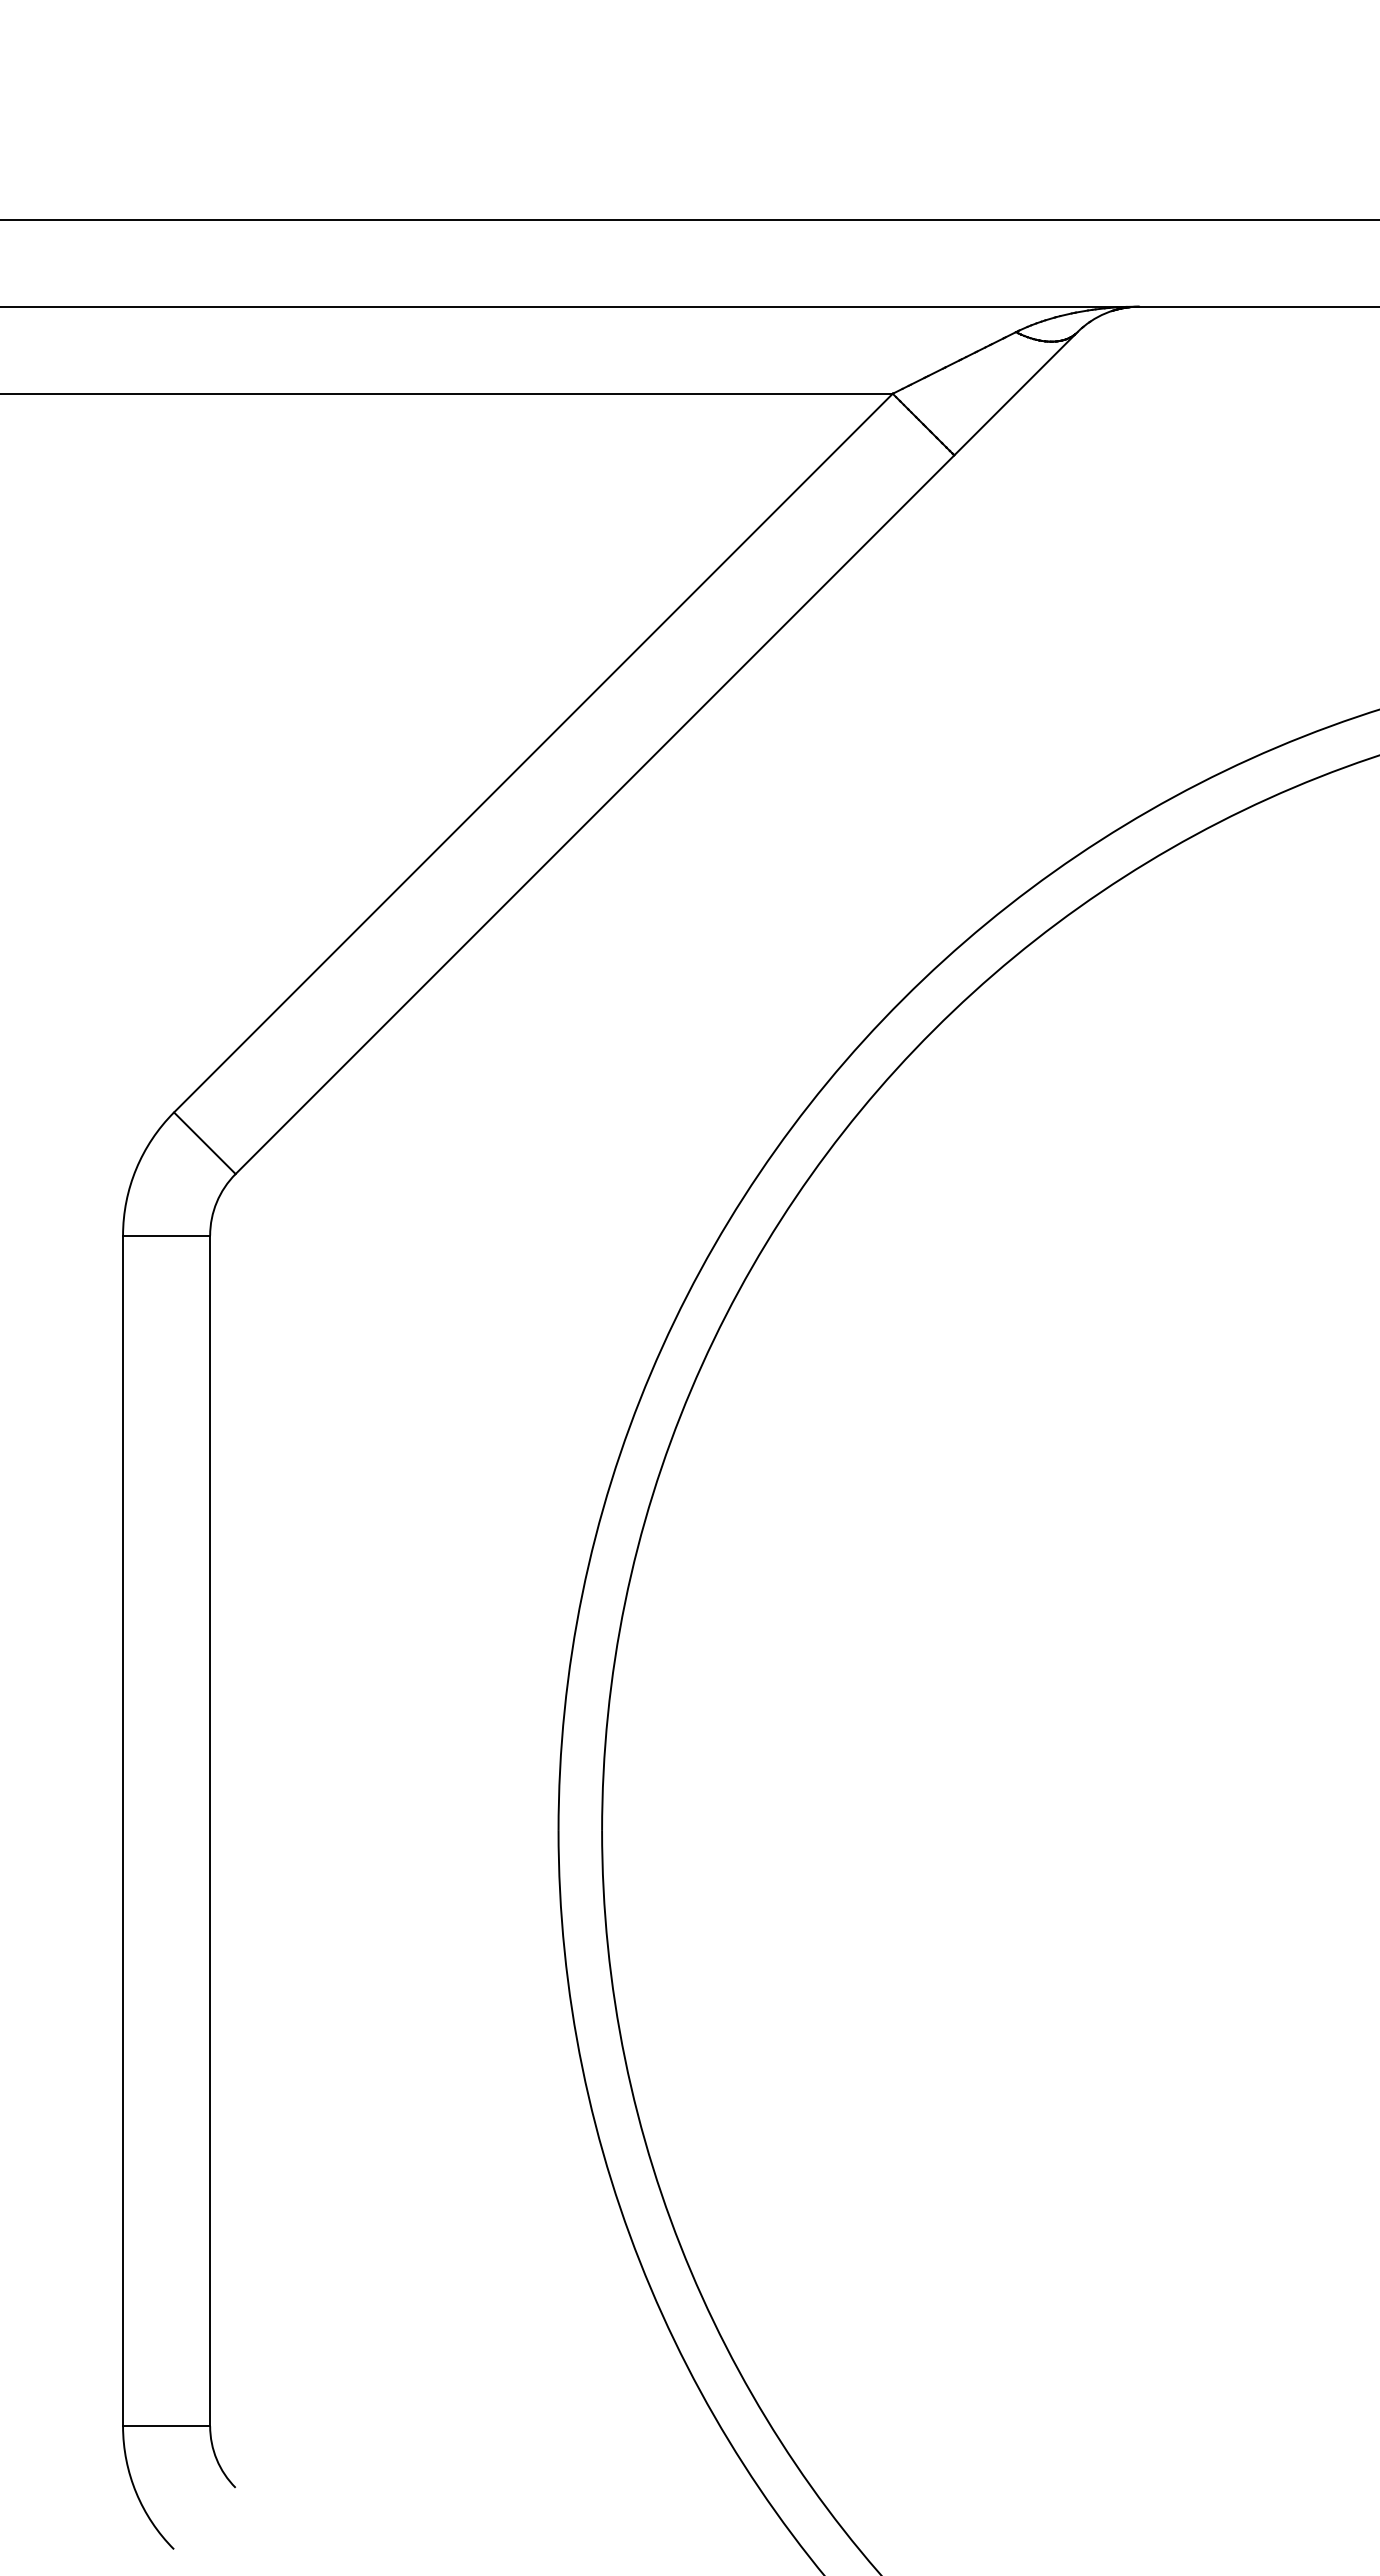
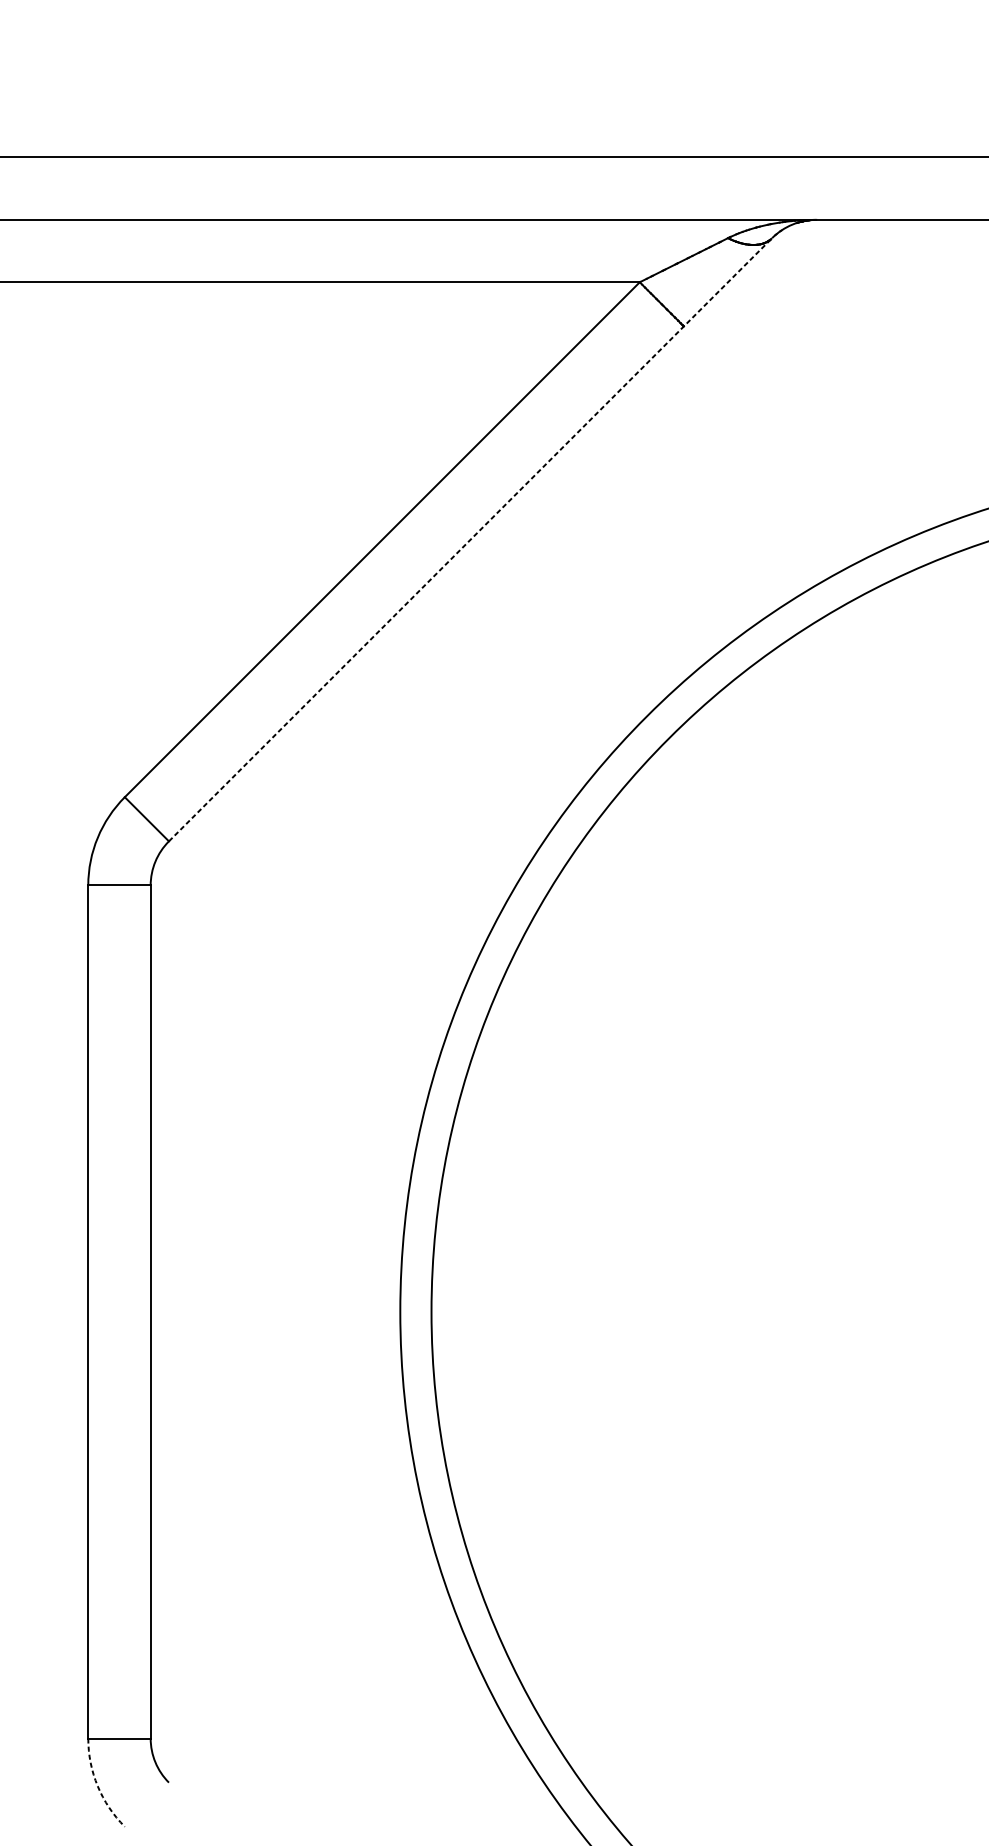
line: (656, 752) -> (470, 539), solid -> dashed
arc: (136, 2492) -> (97, 1786), solid -> dashed

